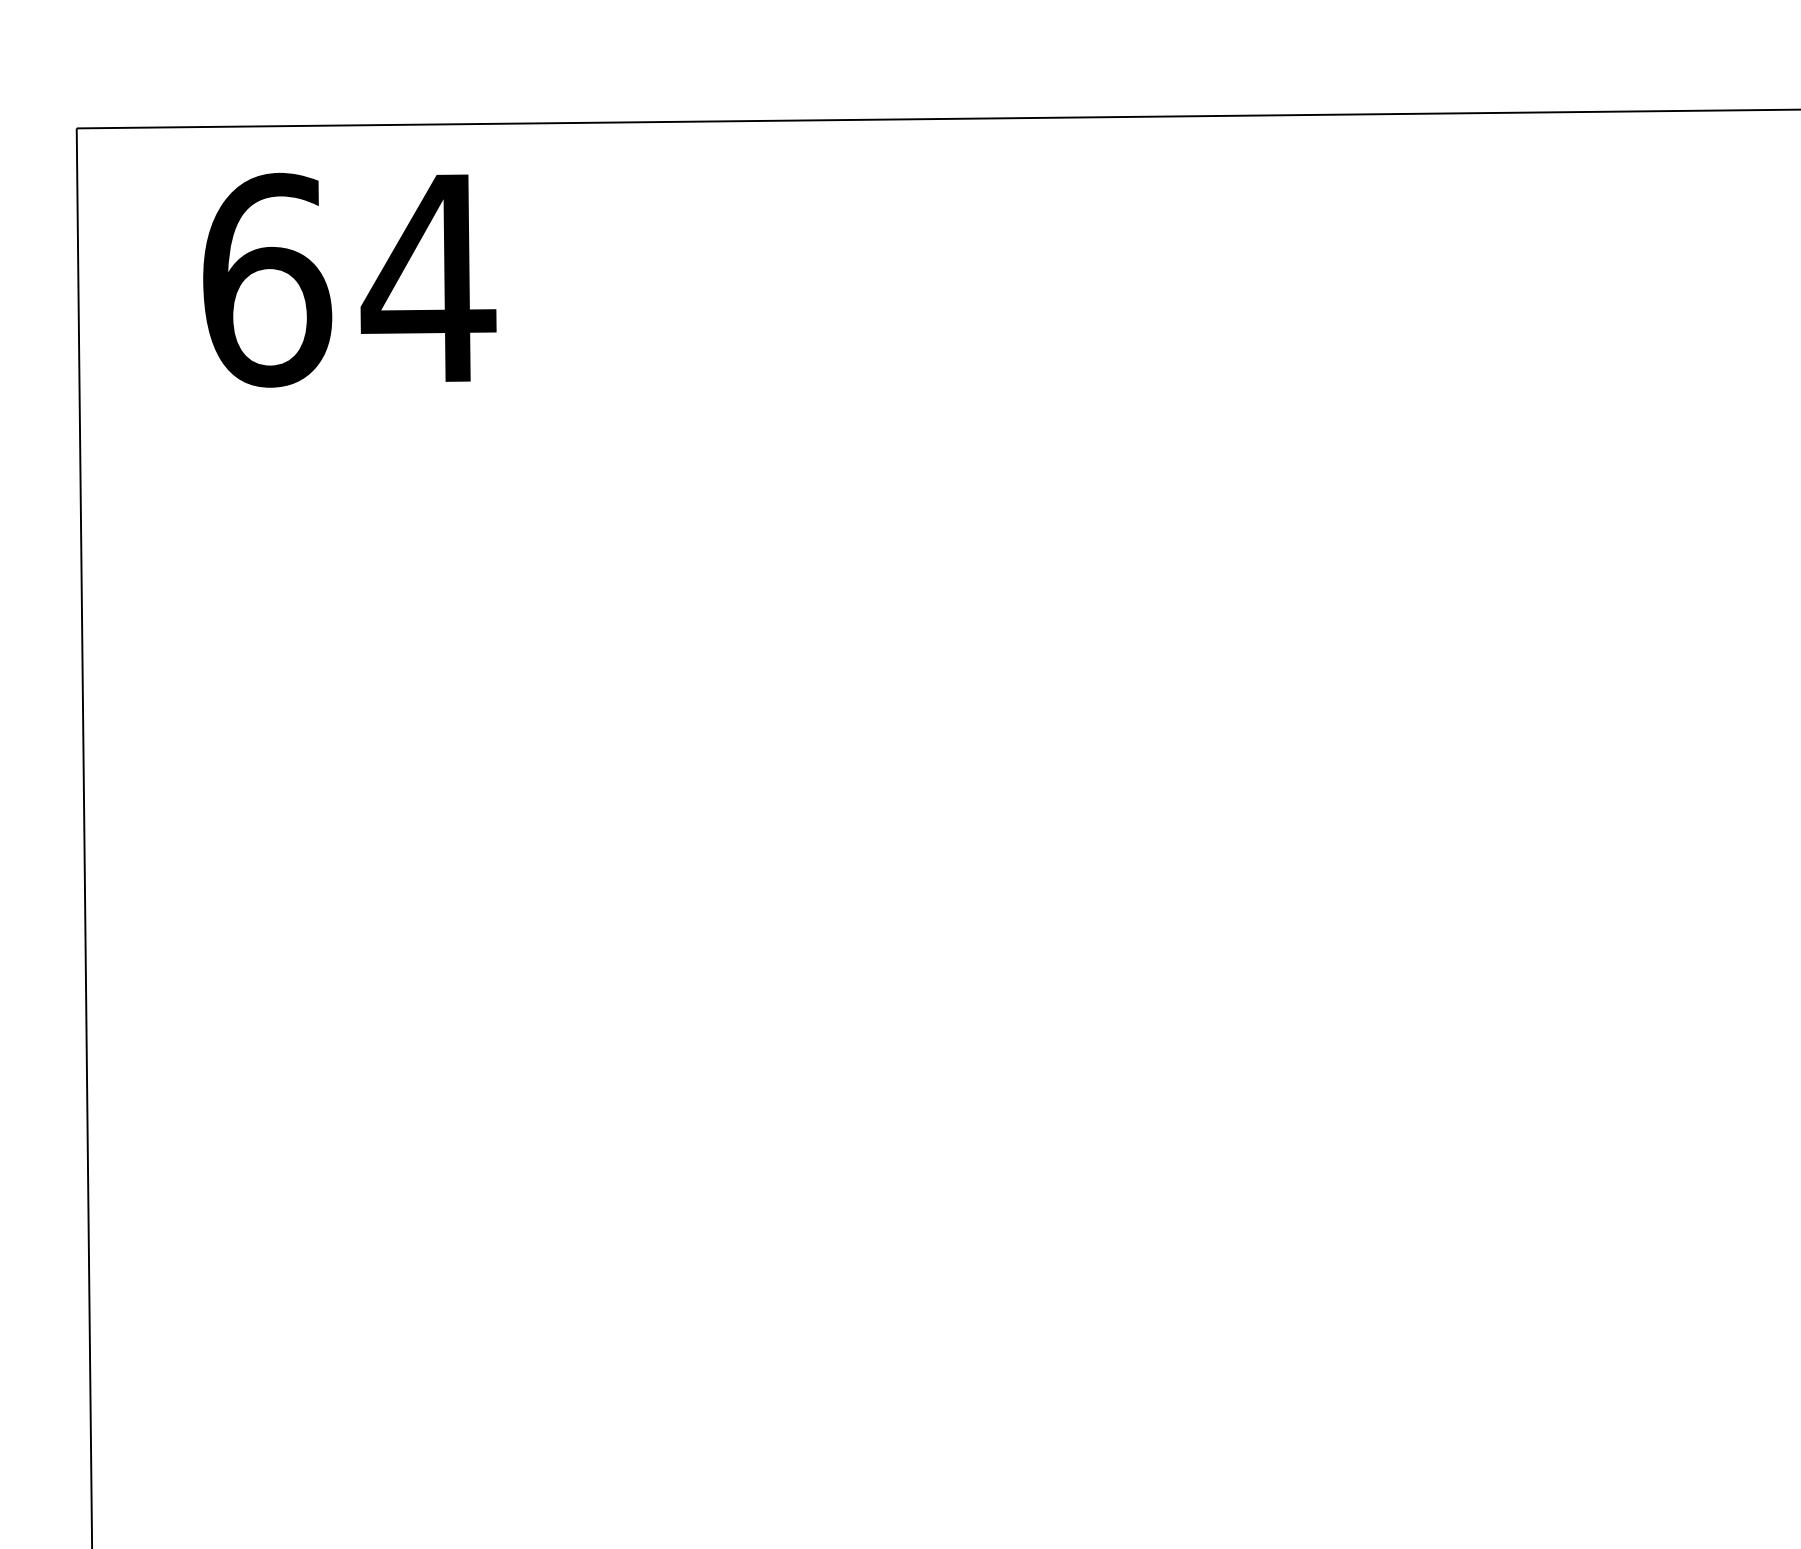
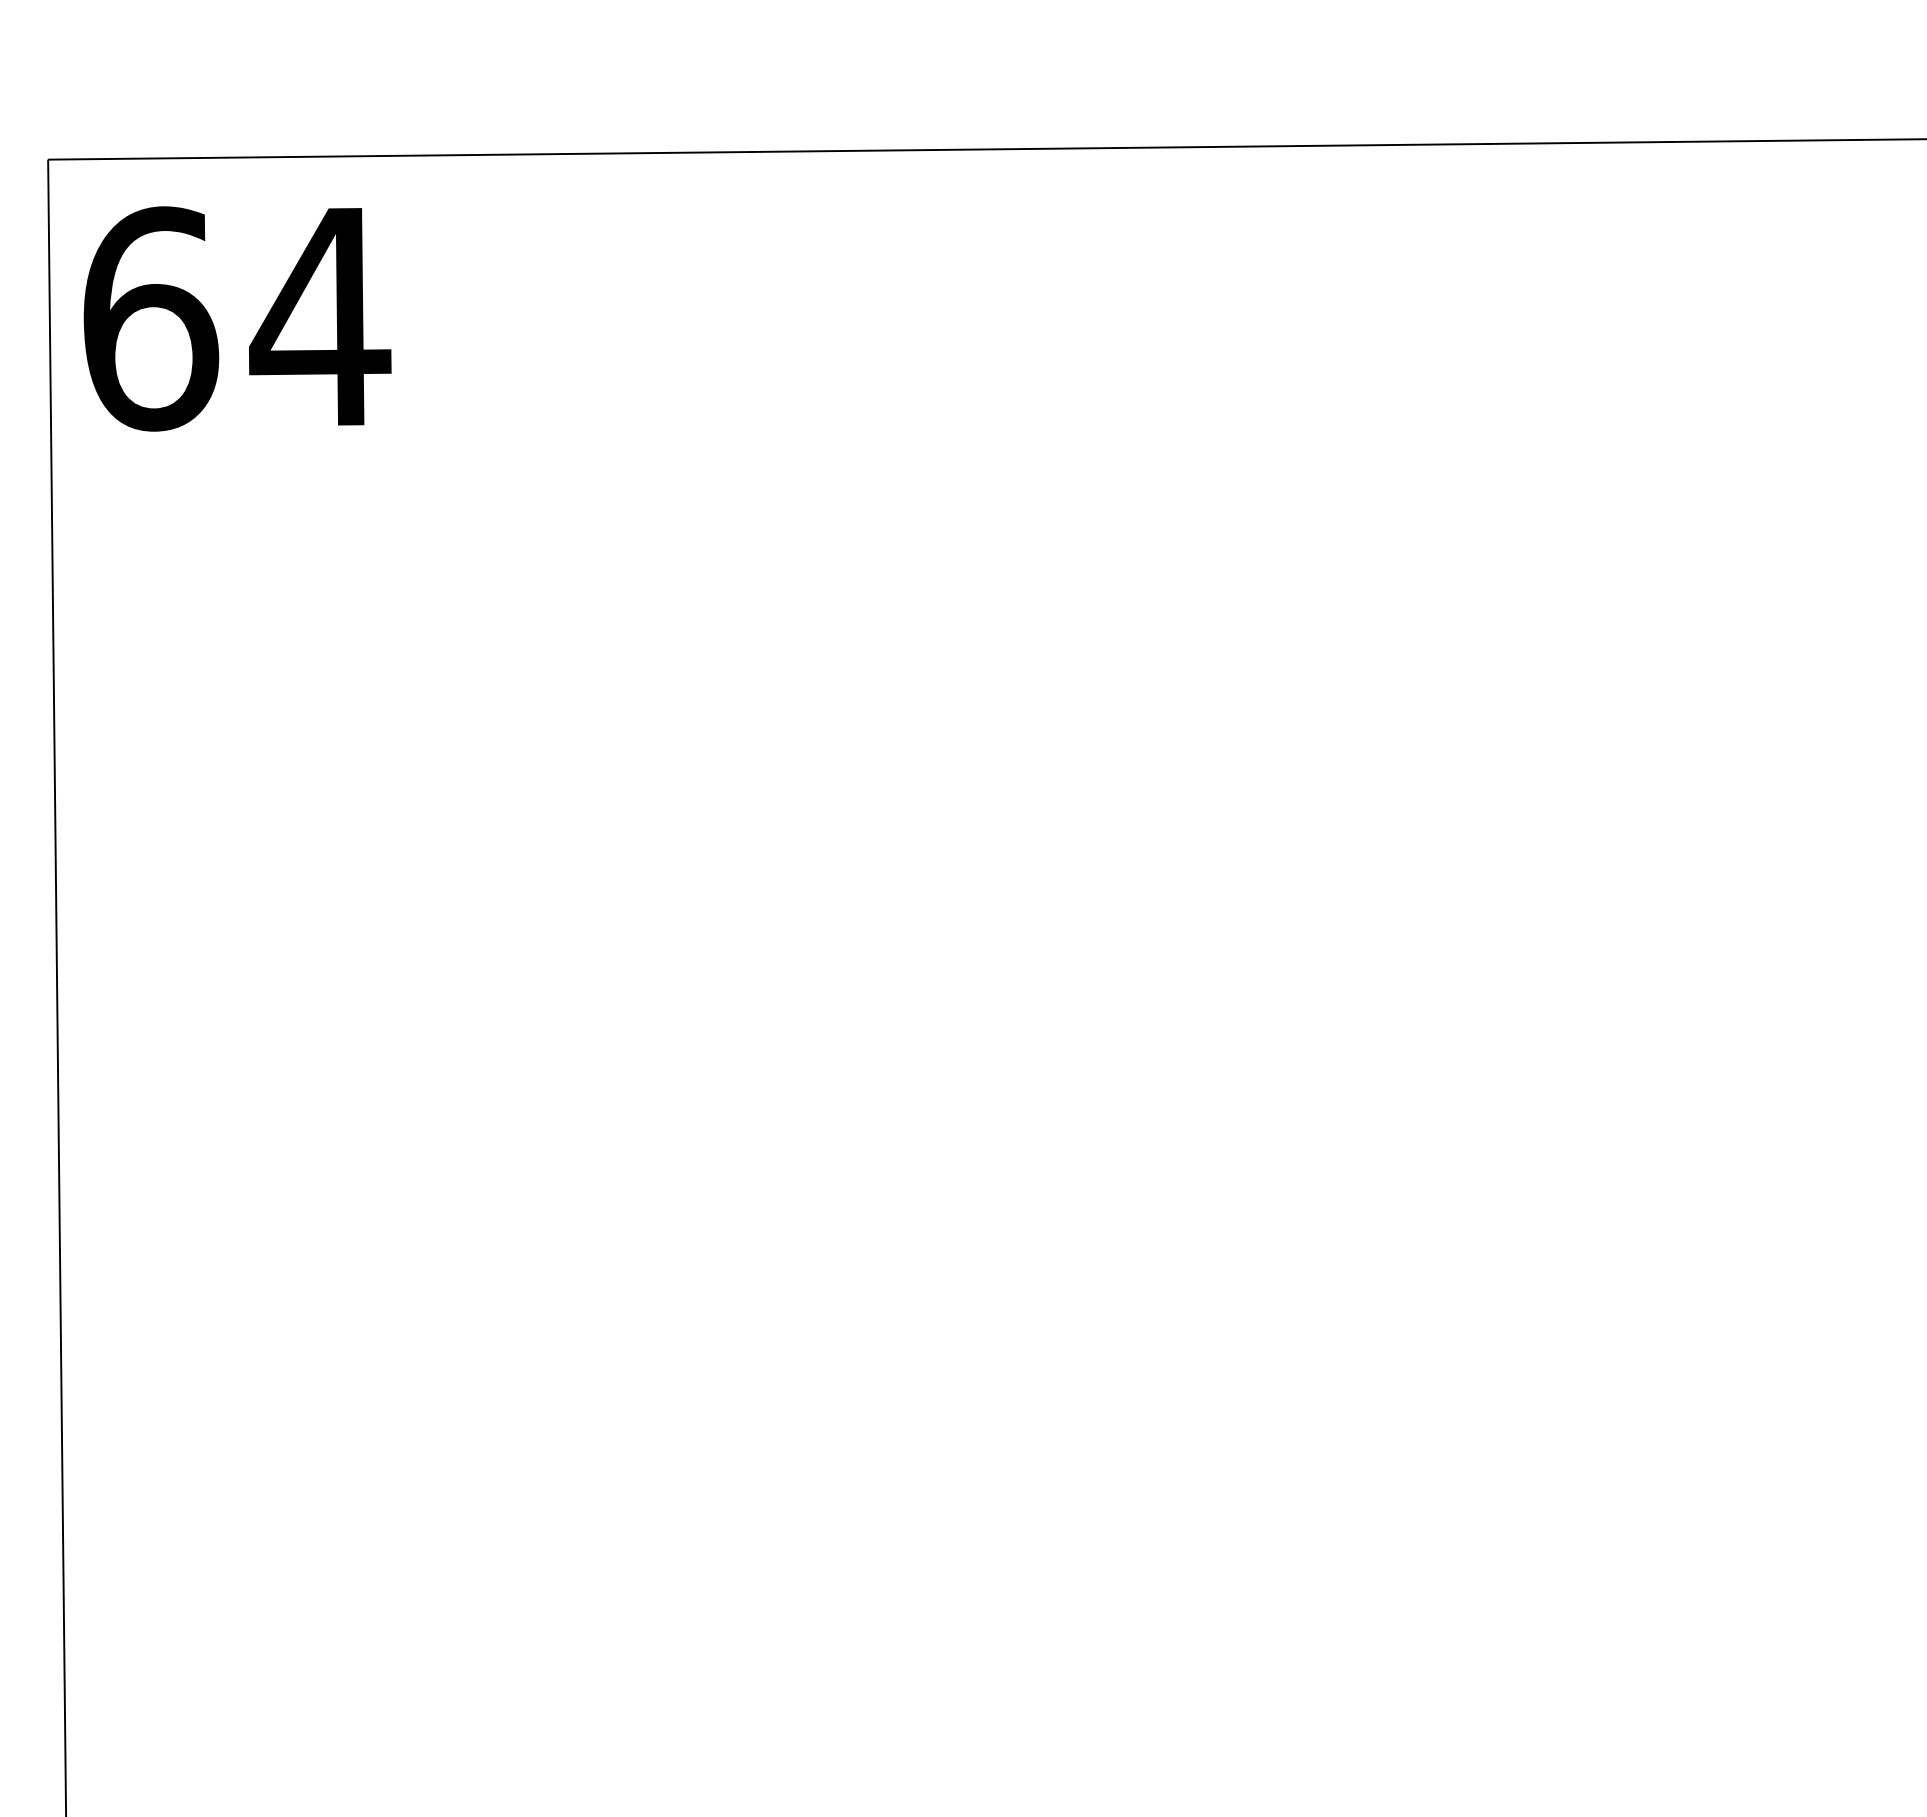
text: (349, 279) -> (237, 318), moved

